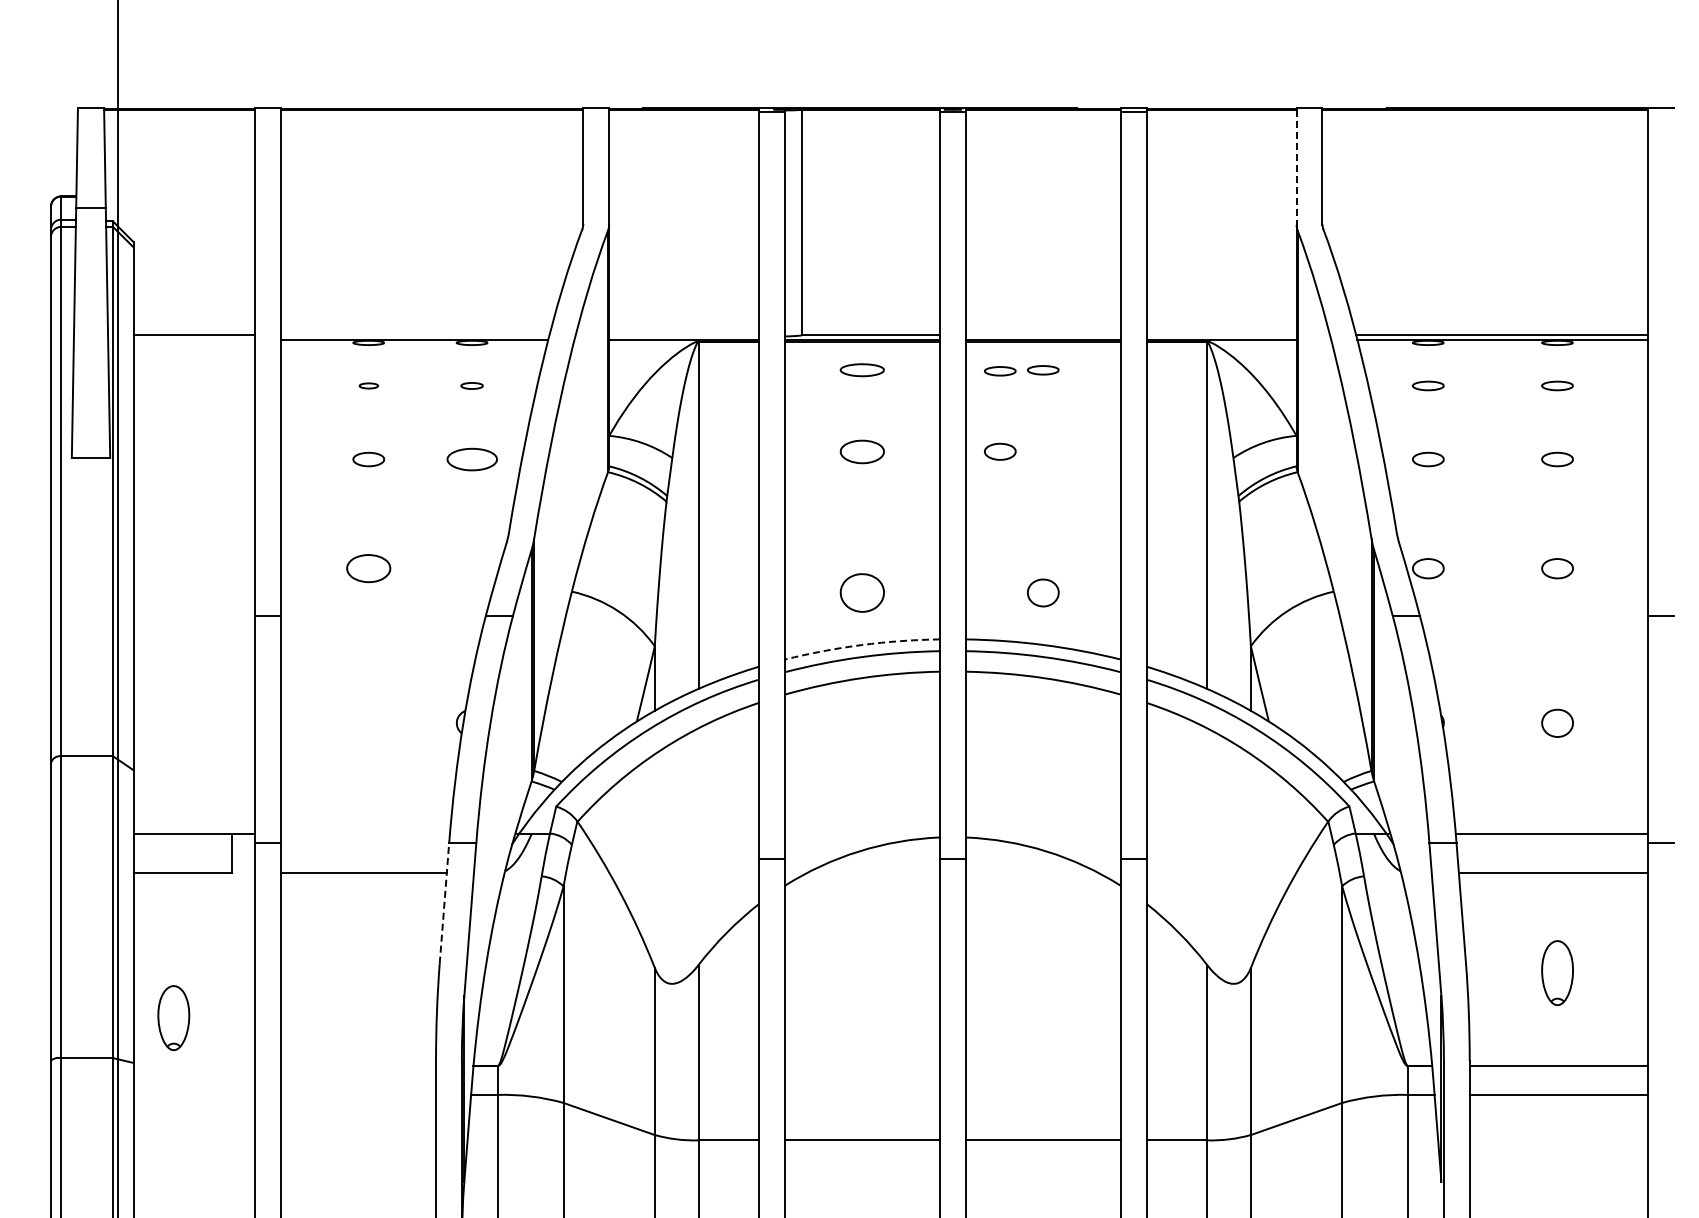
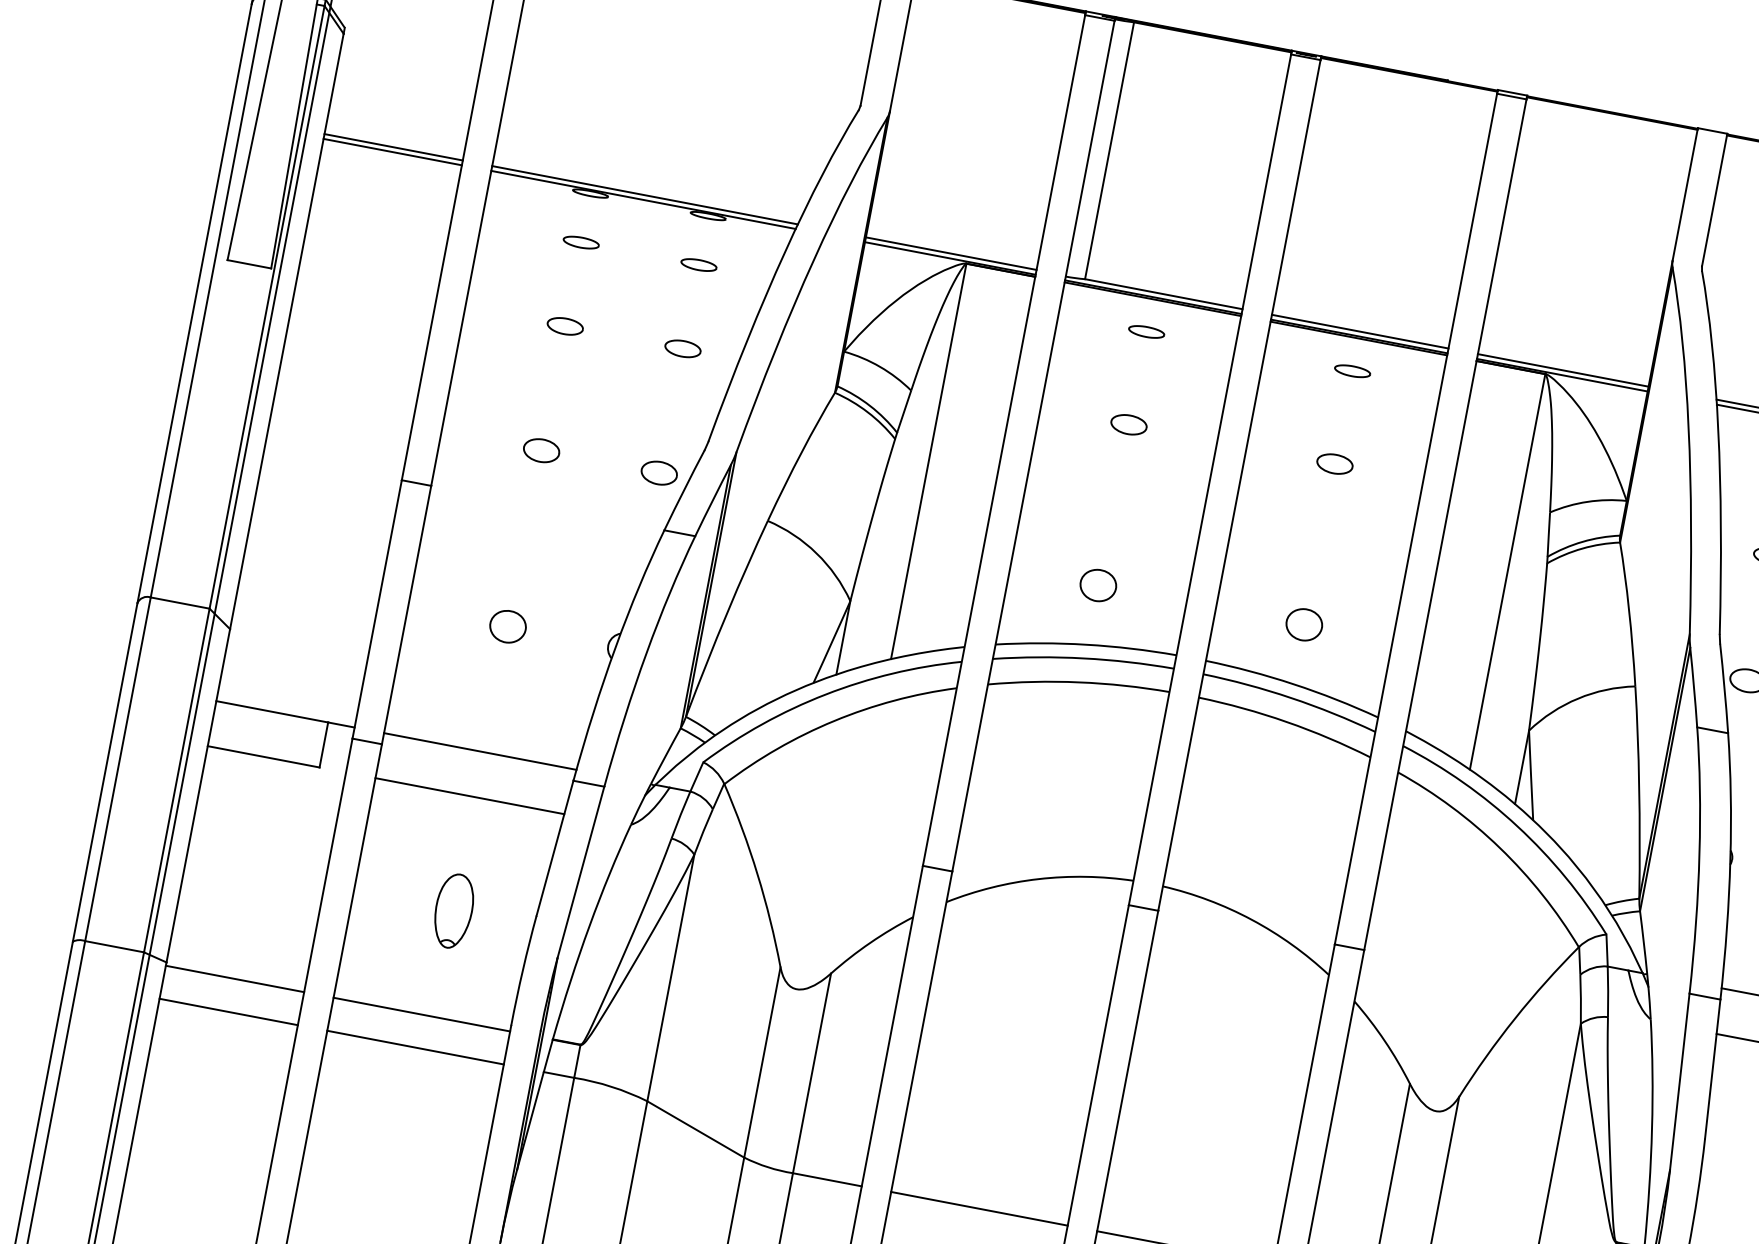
line: (1296, 167) -> (1684, 195), dashed -> solid
line: (414, 335) -> (644, 195), added
line: (684, 335) -> (951, 253), added
line: (1042, 335) -> (1359, 331), added
line: (1221, 335) -> (1563, 370), added
line: (194, 339) -> (392, 151), added
part: (862, 370) -> (1146, 332), size x0.71
part: (1000, 371) -> (1303, 363), removed
part: (368, 385) -> (581, 242), size x1.67
part: (471, 385) -> (698, 264), size x1.43
part: (862, 451) -> (1129, 424), size x0.71
part: (1000, 451) -> (1335, 463), moved
part: (471, 459) -> (682, 348), size x0.62
part: (368, 568) -> (541, 450), size x0.71
part: (471, 568) -> (658, 472), added
part: (862, 592) -> (1098, 585), size x0.71
arc: (861, 645) -> (1085, 645), dashed -> solid
part: (368, 722) -> (507, 625), added
line: (364, 833) -> (479, 751), added
line: (444, 902) -> (555, 847), dashed -> solid
part: (173, 1018) -> (453, 911), moved
line: (194, 1065) -> (235, 978), added
line: (358, 1065) -> (421, 1014), added
line: (194, 1094) -> (228, 1011), added
line: (358, 1094) -> (415, 1047), added

